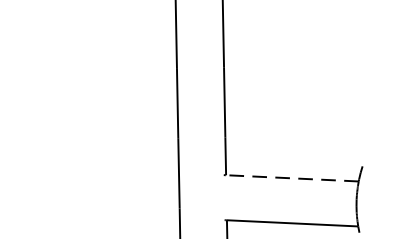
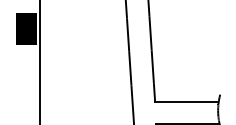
line: (291, 177) -> (186, 101), dashed -> solid

